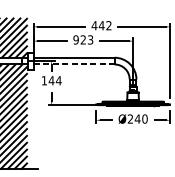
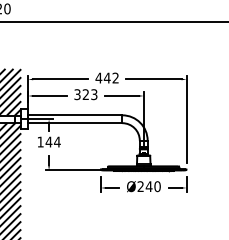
text: (76, 39) -> (77, 94), 923 -> 323
line: (74, 64) -> (75, 123), dashed -> solid

